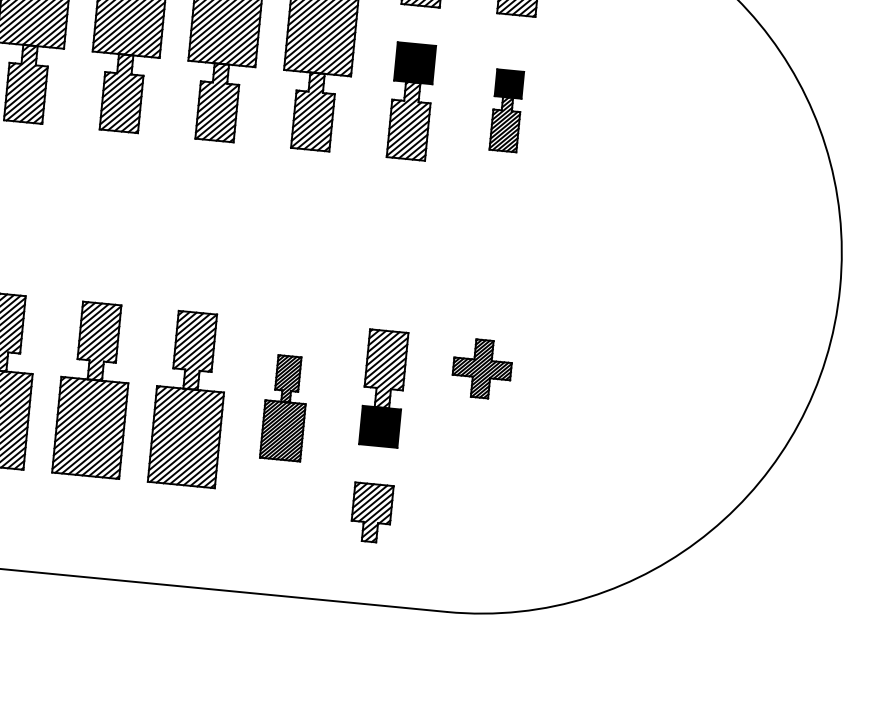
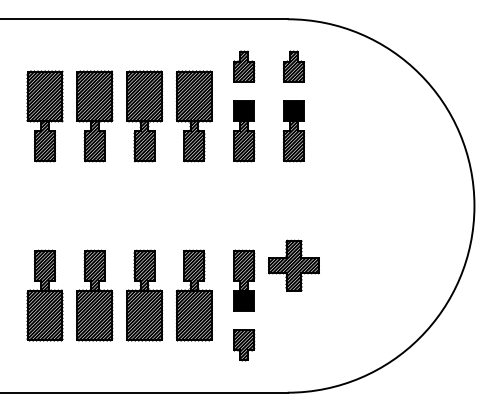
part: (506, 111) -> (293, 131), size x1.43
part: (481, 368) -> (293, 265), size x1.67
part: (283, 407) -> (193, 295), size x1.67

